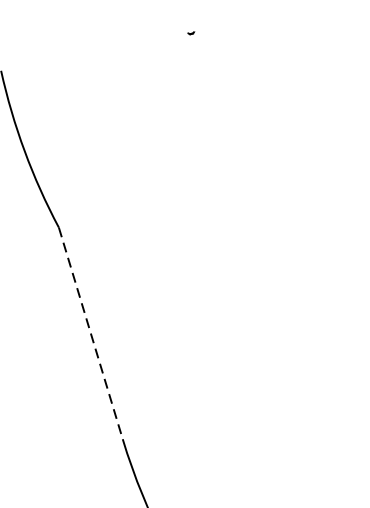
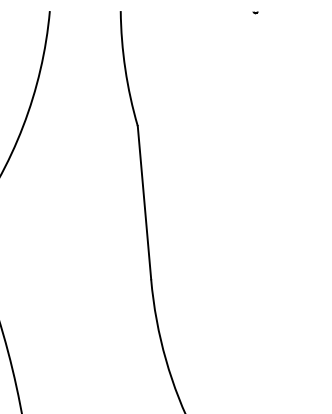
line: (90, 333) -> (144, 202), dashed -> solid

